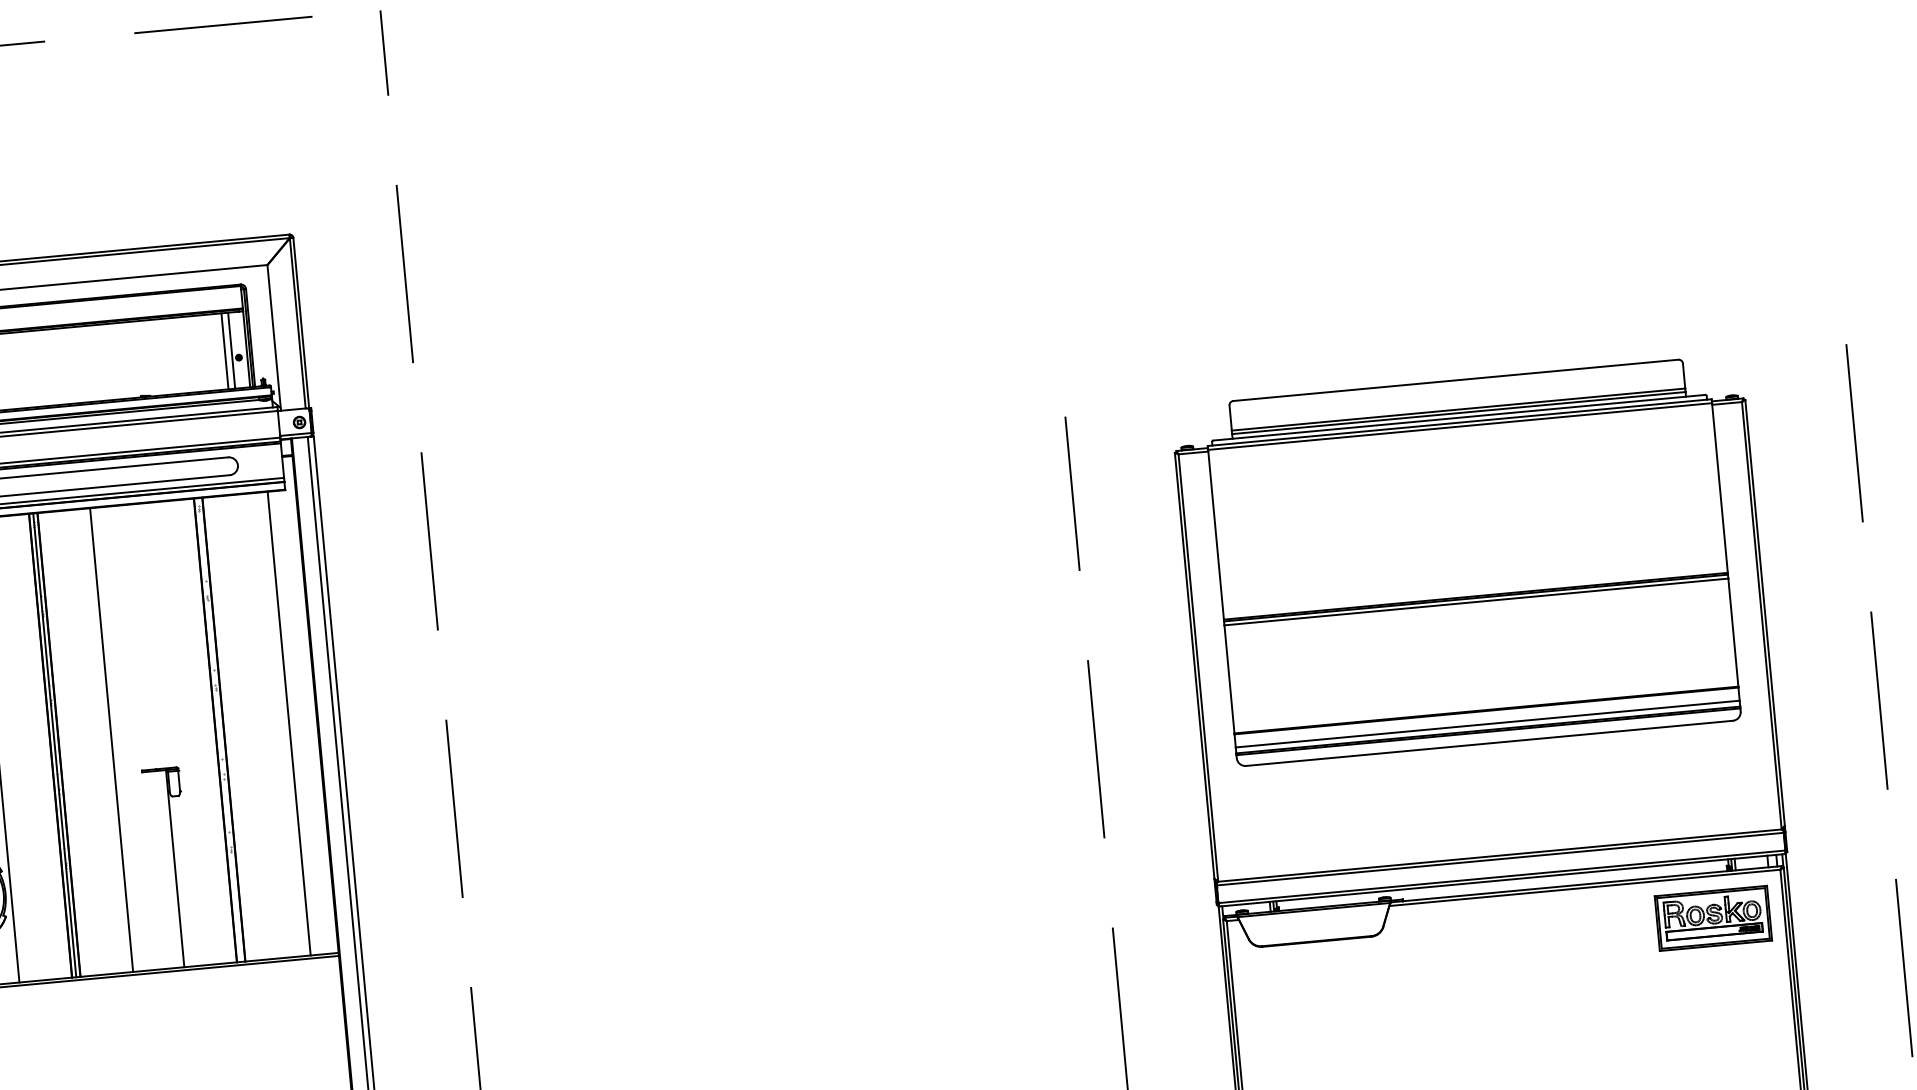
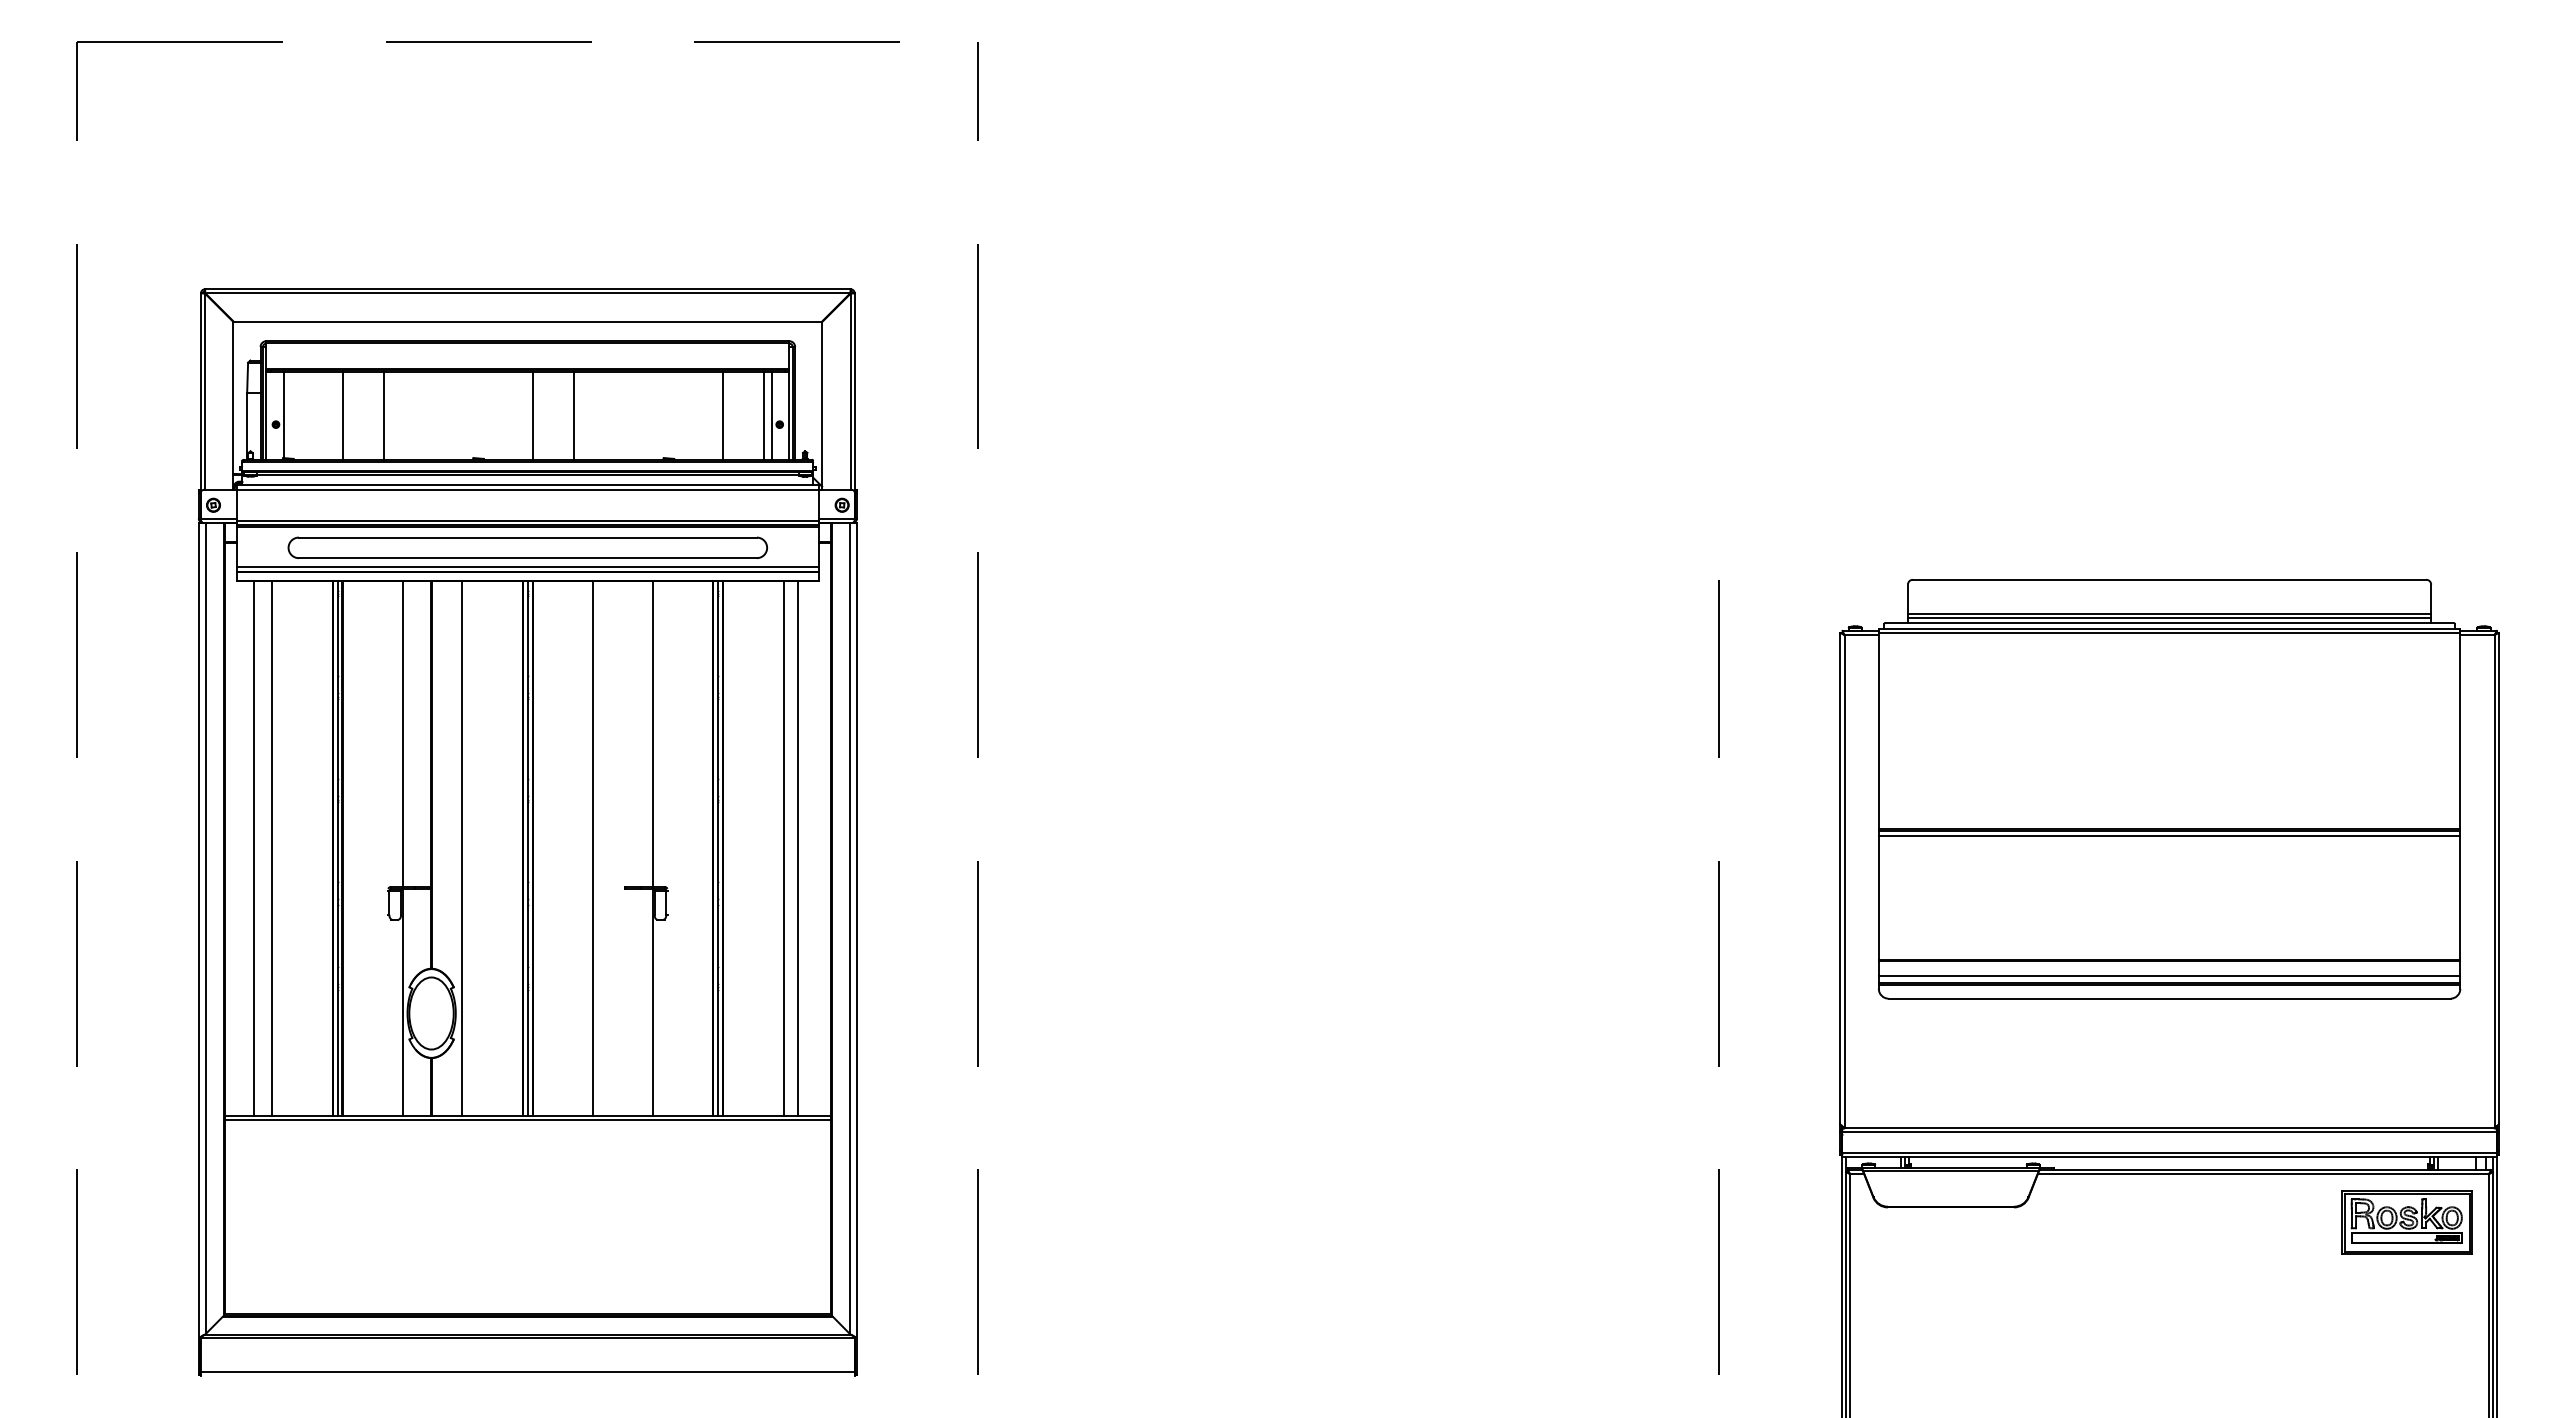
line: (189, 354) -> (723, 415), added
line: (60, 366) -> (574, 415), added
line: (23, 369) -> (532, 415), added
line: (153, 635) -> (652, 733), added
line: (276, 724) -> (783, 848), added
line: (219, 729) -> (718, 848), added

